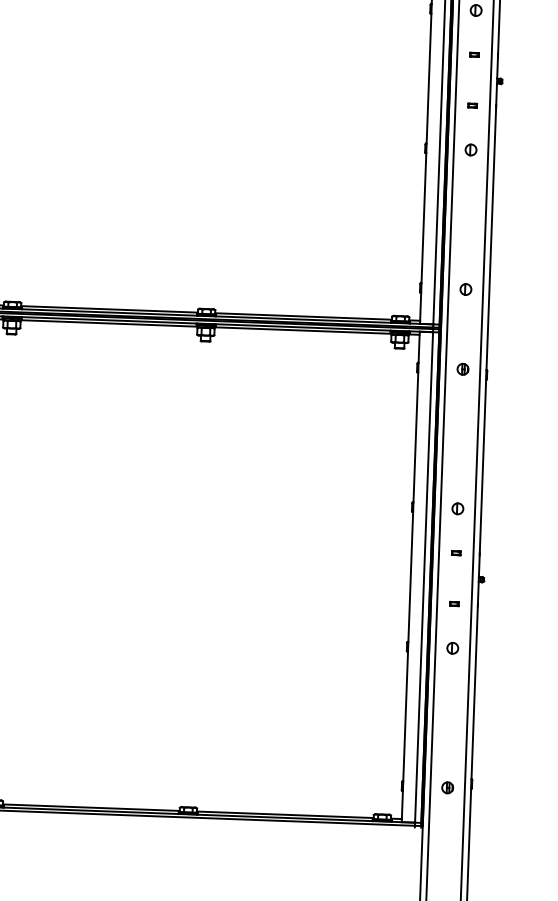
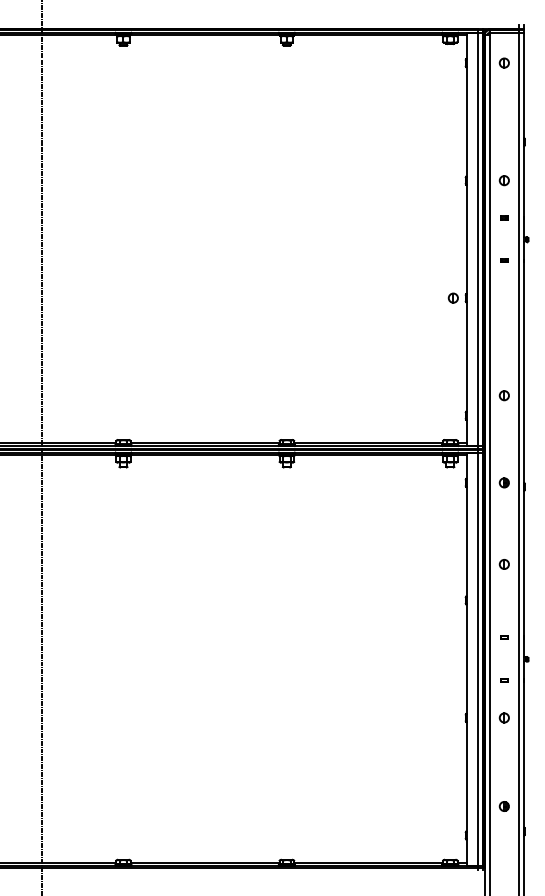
part: (470, 149) -> (452, 297), moved
part: (464, 289) -> (503, 395), moved
part: (456, 508) -> (503, 564), moved
part: (446, 787) -> (503, 806), moved

